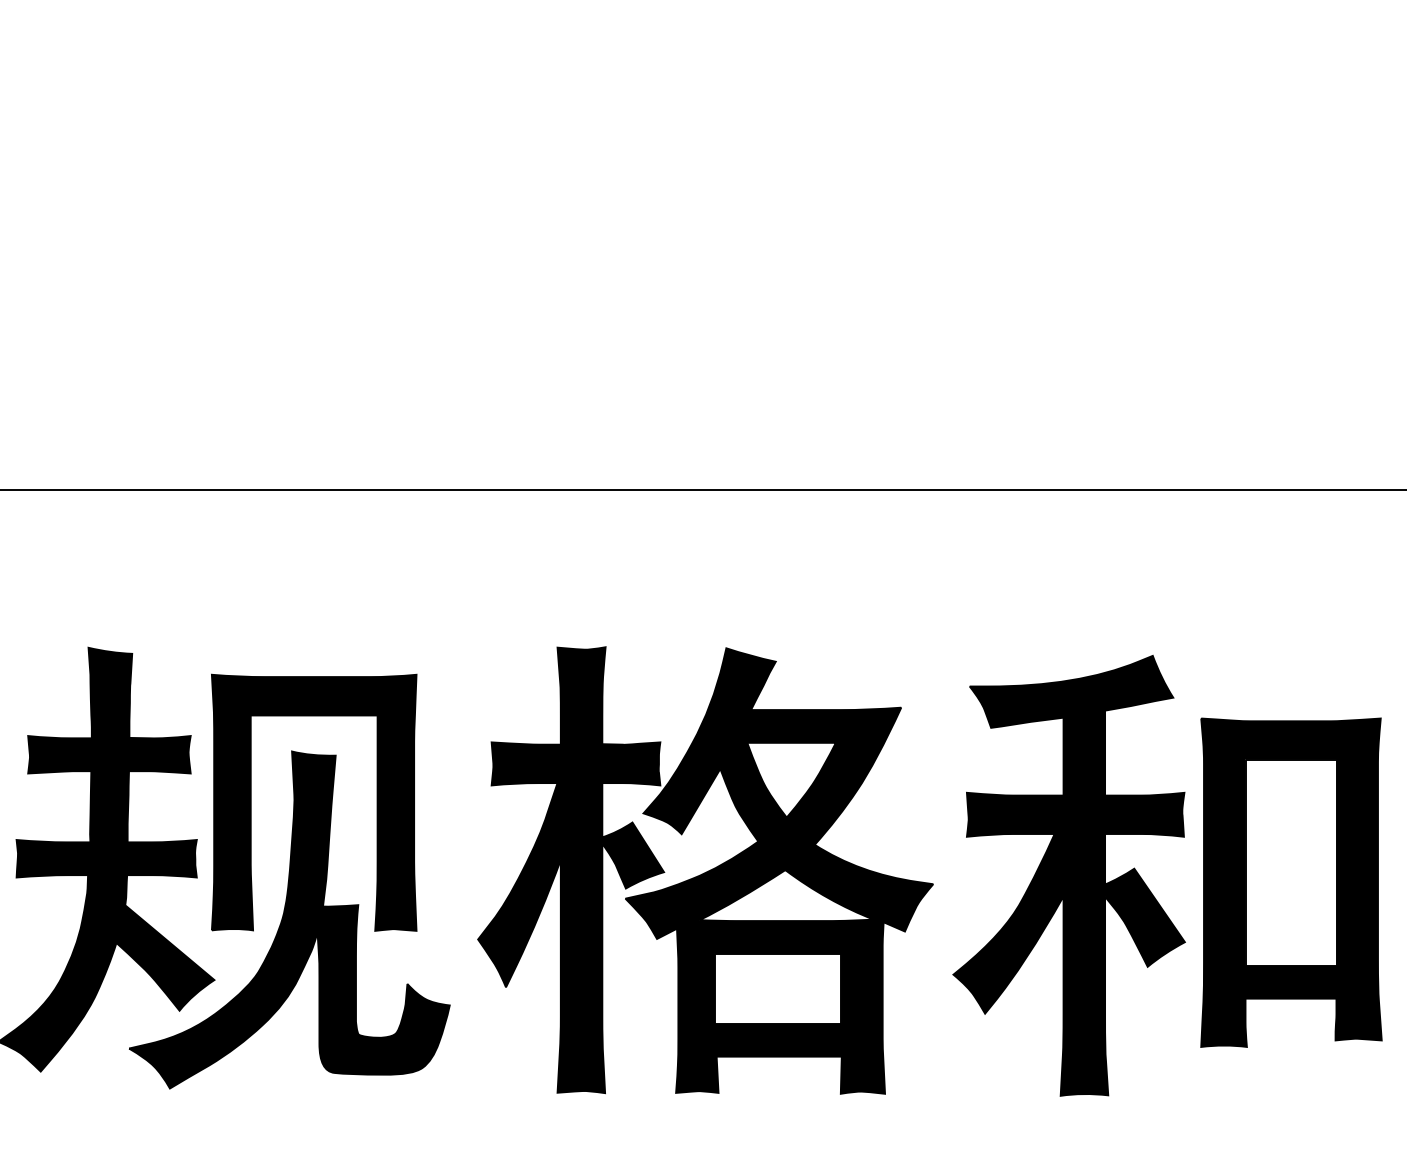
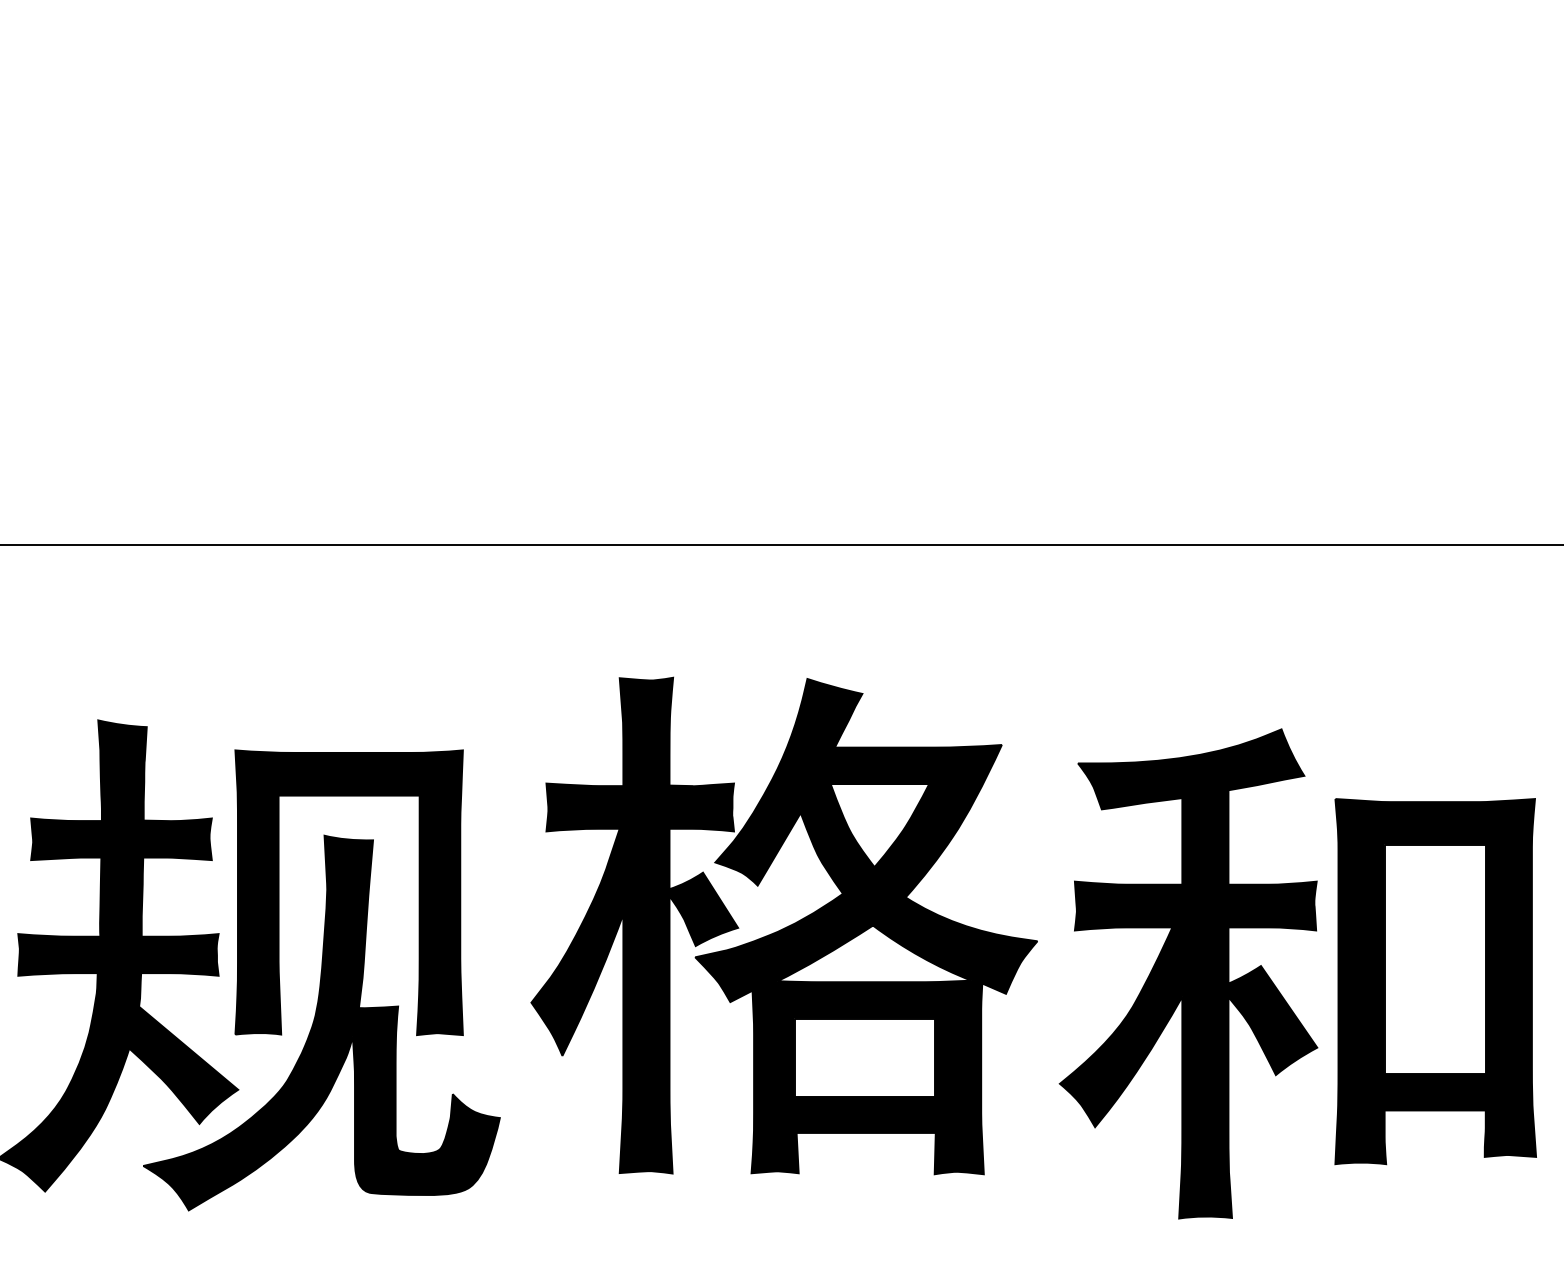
part: (704, 870) -> (783, 925), moved

